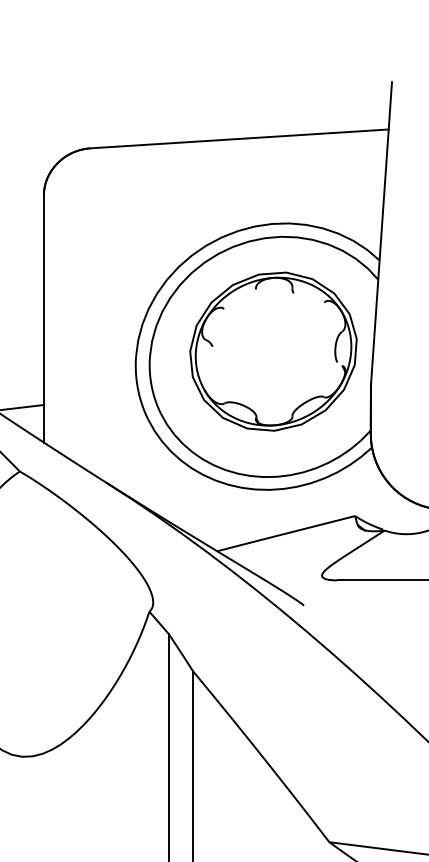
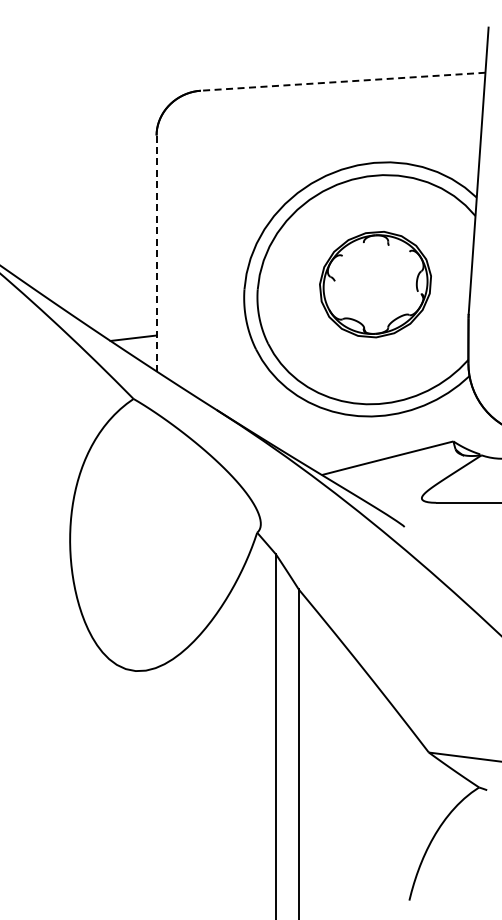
line: (239, 138) -> (343, 81), solid -> dashed
line: (43, 318) -> (156, 253), solid -> dashed
part: (273, 351) -> (375, 284), size x0.7

